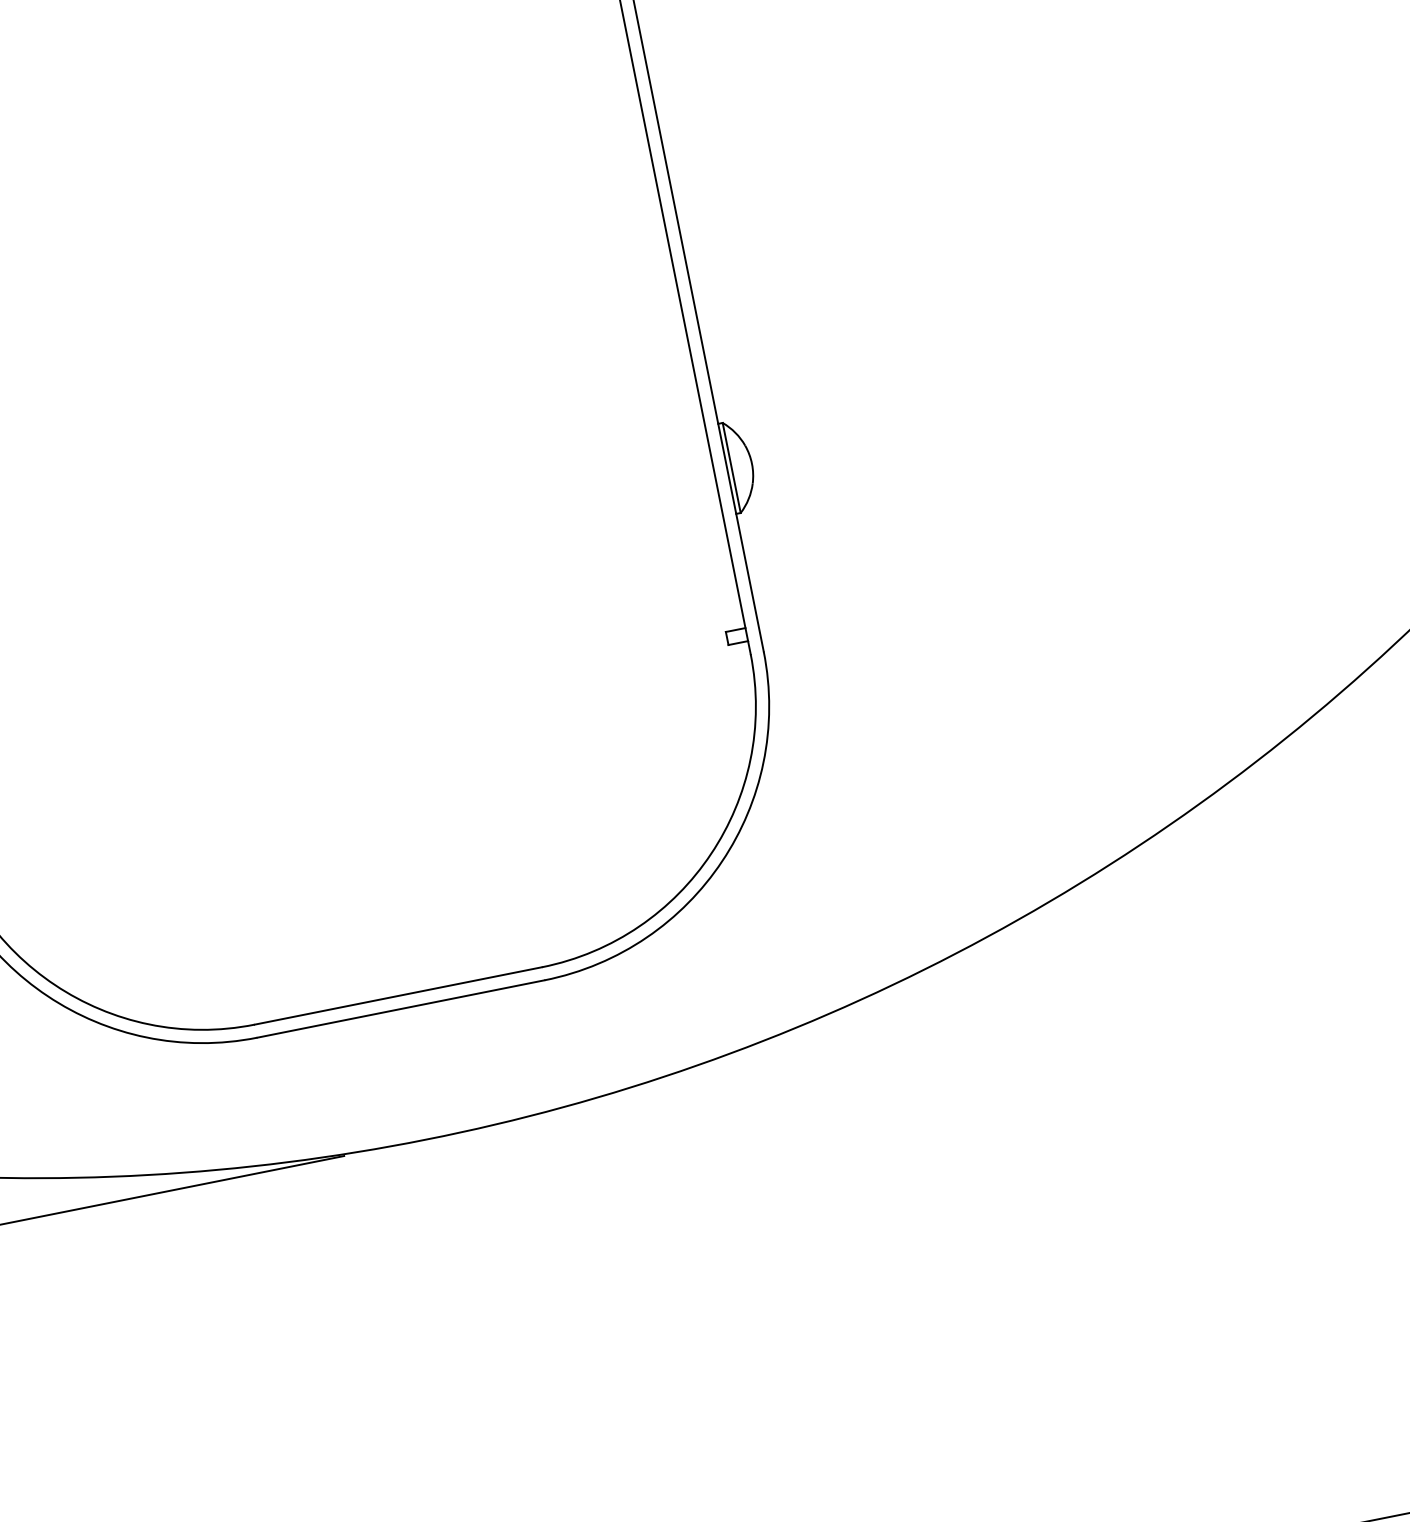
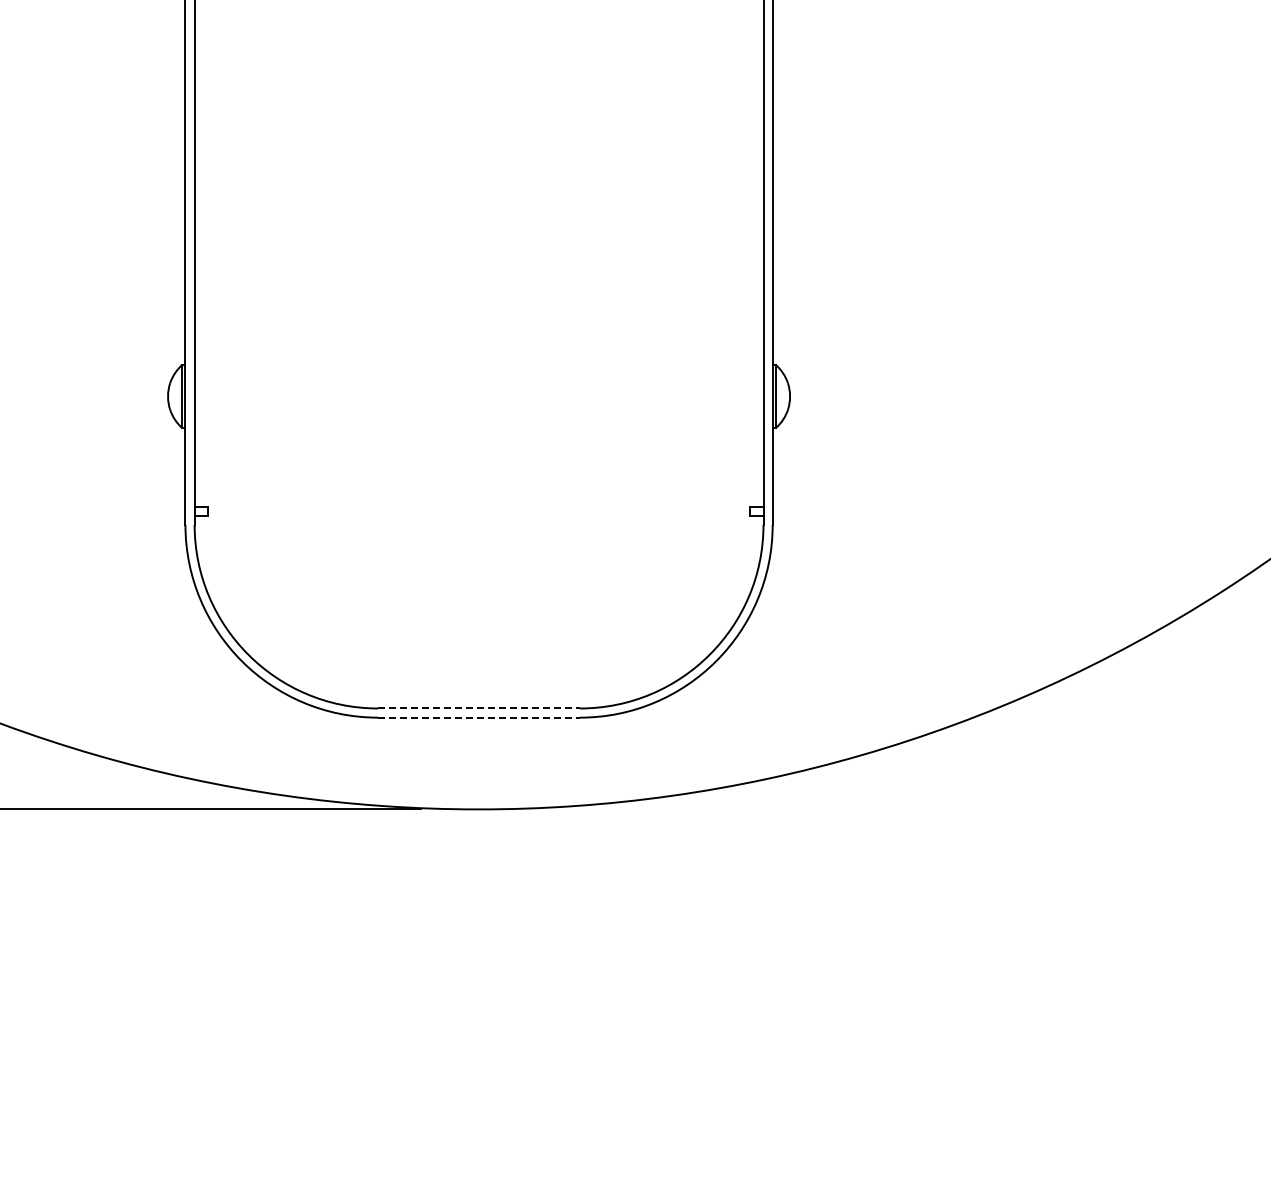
line: (398, 995) -> (479, 708), solid -> dashed
line: (401, 1008) -> (479, 717), solid -> dashed

